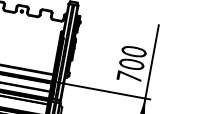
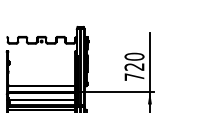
text: (131, 63) -> (134, 66), 700 -> 720

